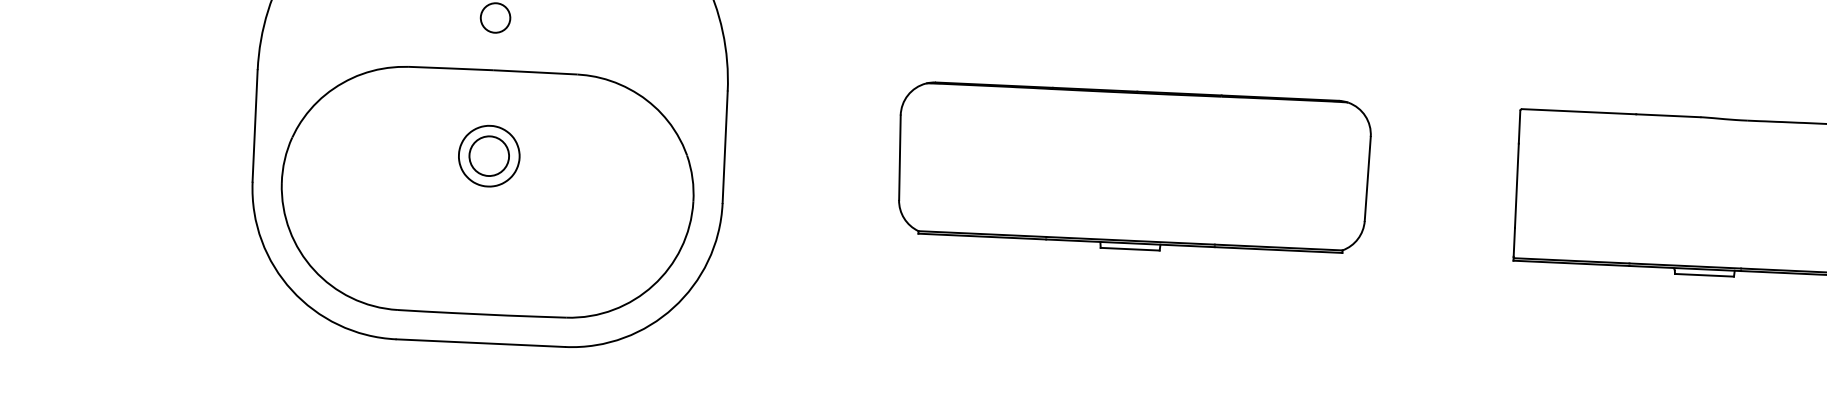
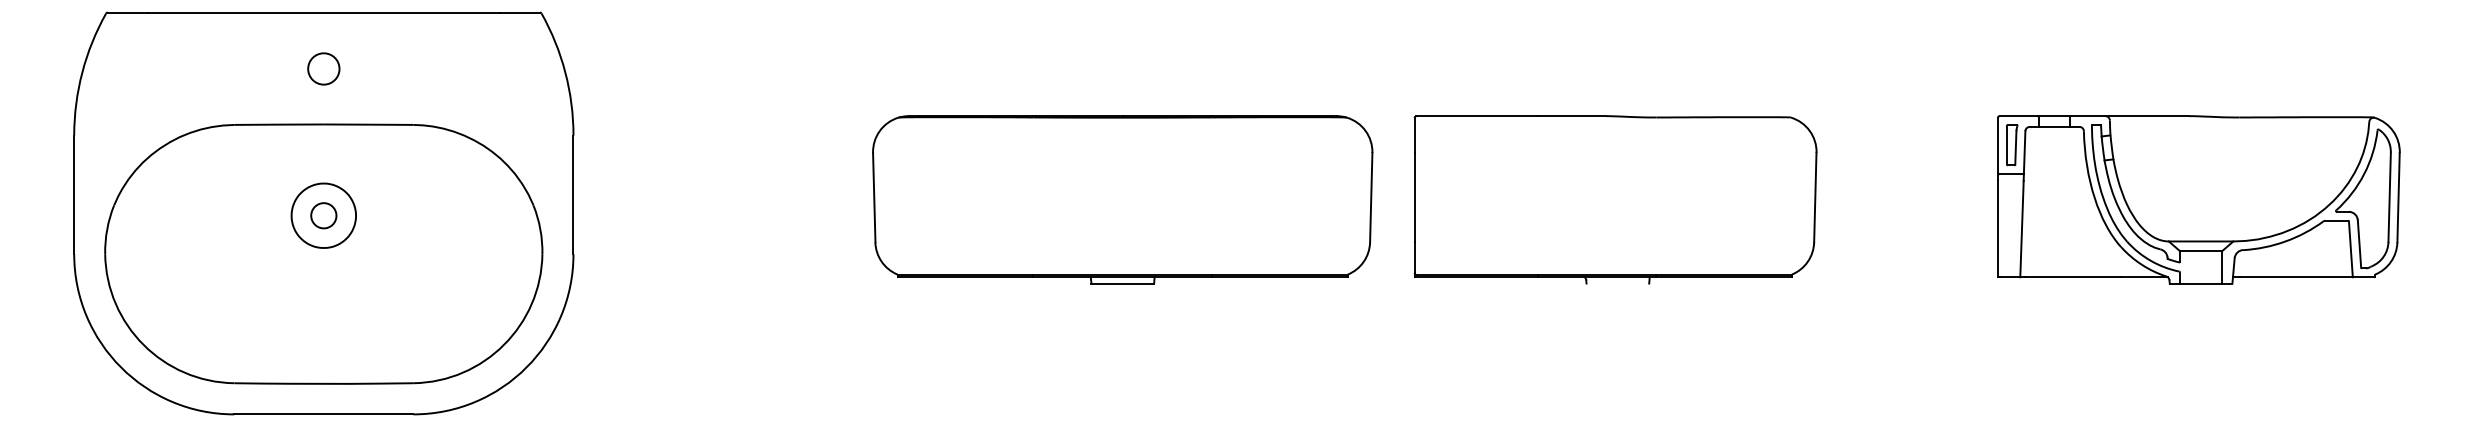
circle: (488, 155) -> (323, 215), size x0.6
part: (1133, 170) -> (1122, 199), moved
line: (1704, 275) -> (1617, 283), removed

